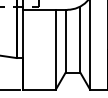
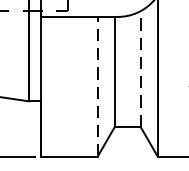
line: (80, 39) -> (140, 68), solid -> dashed
line: (55, 49) -> (97, 86), solid -> dashed

